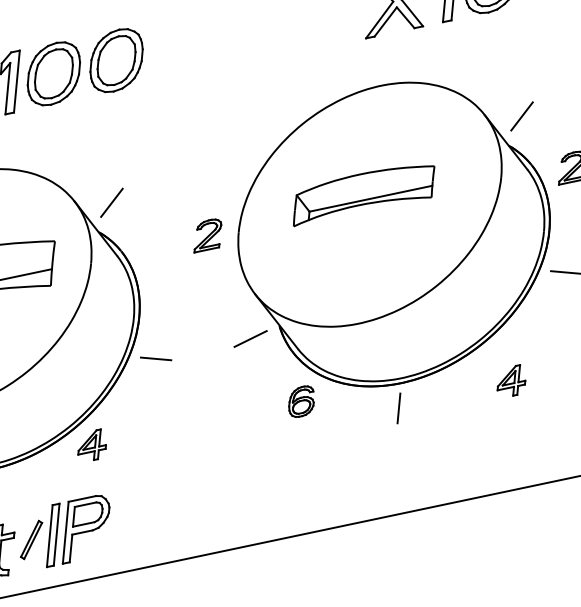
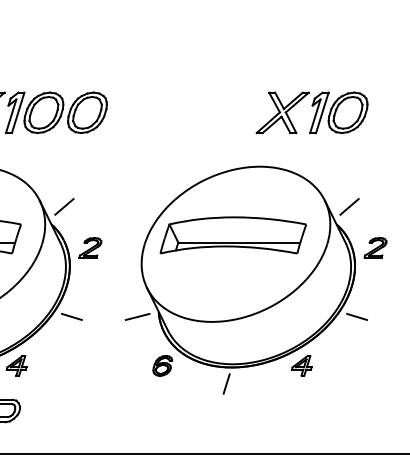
part: (362, 193) -> (232, 235), size x1.43
part: (207, 234) -> (90, 247), moved
part: (510, 381) -> (301, 365), moved

